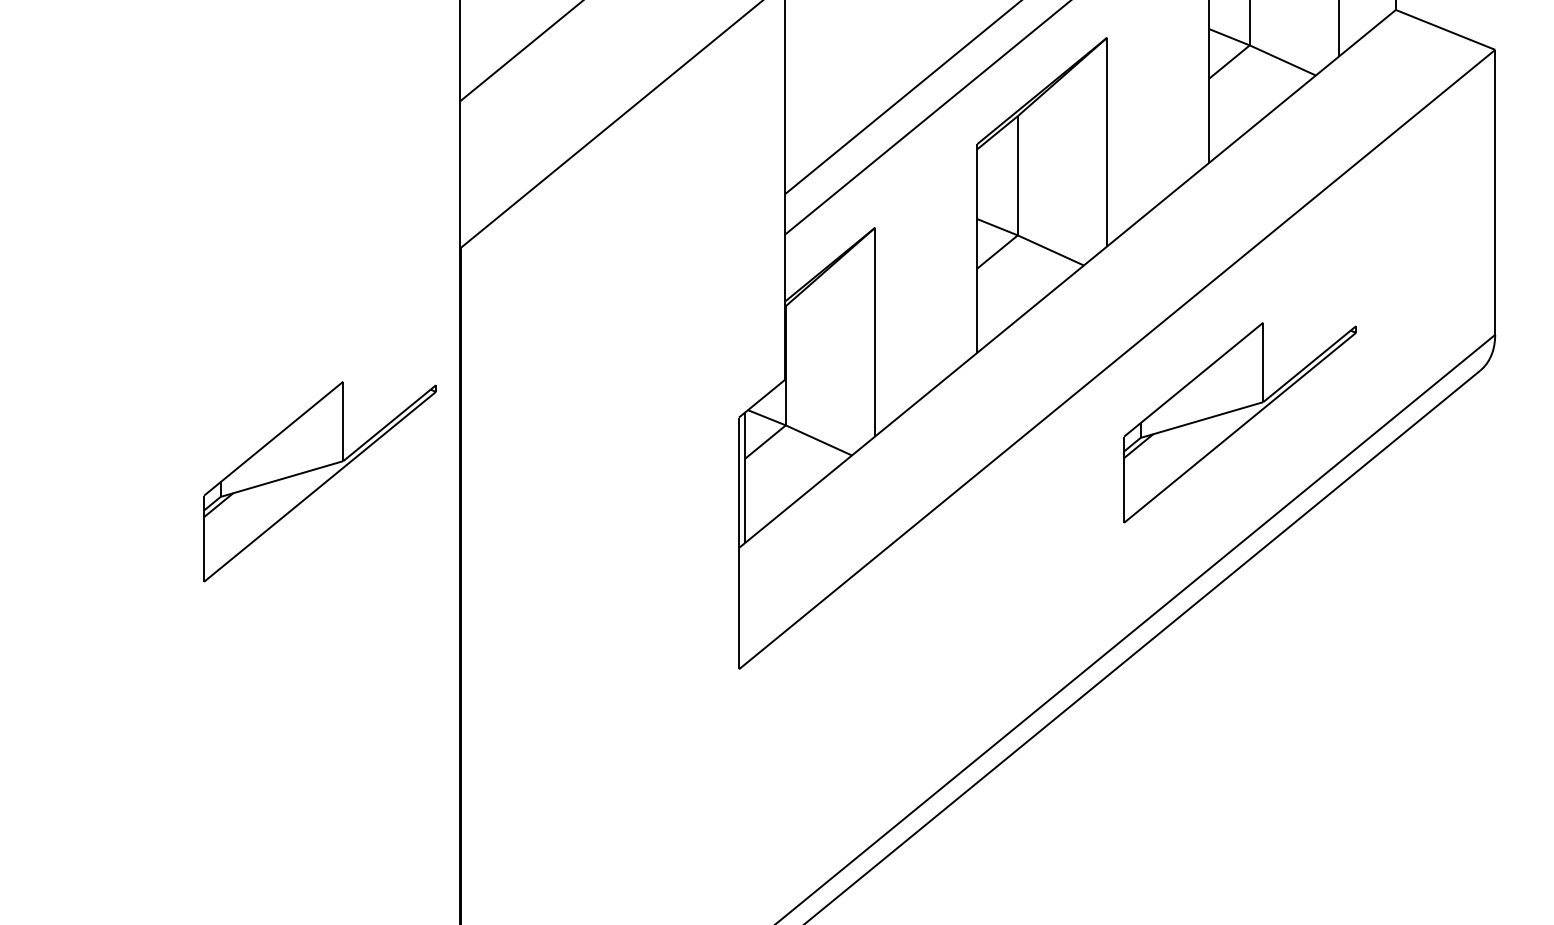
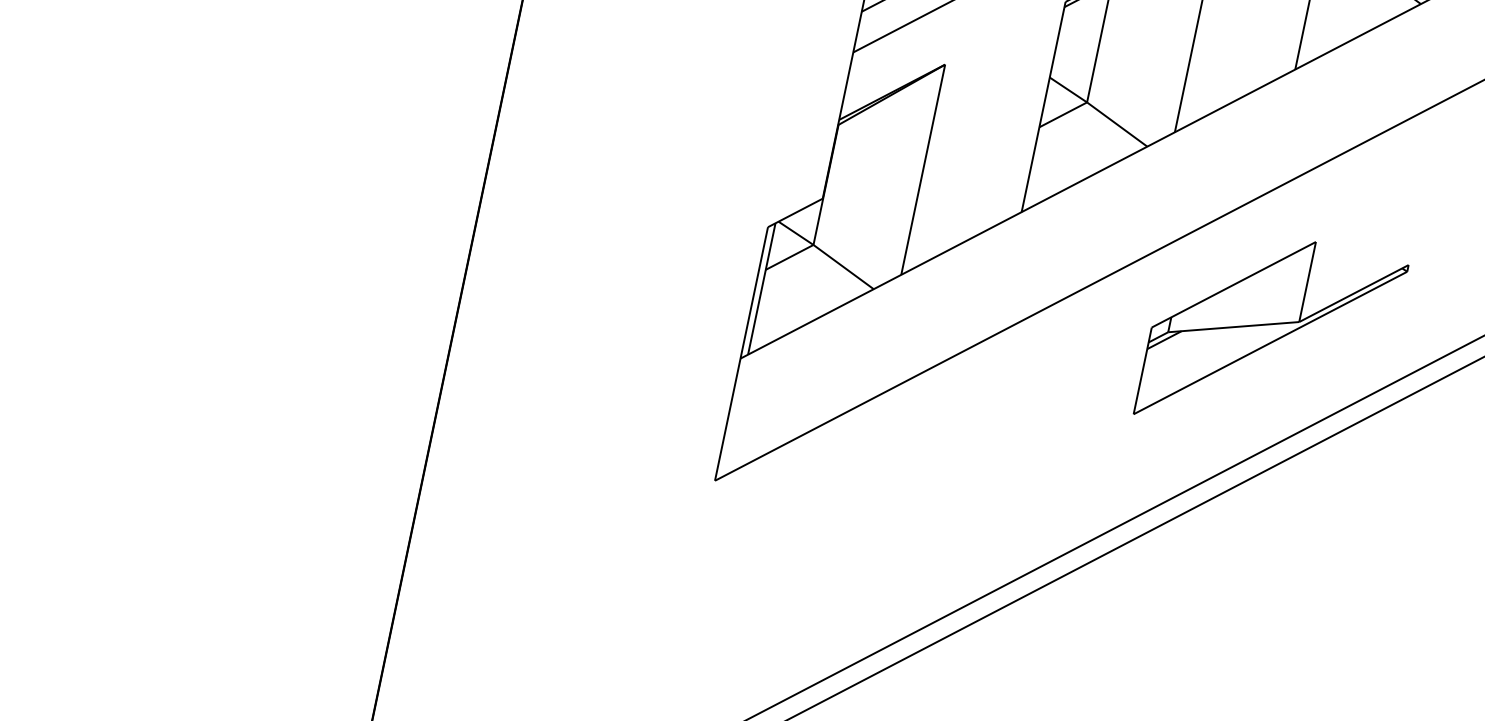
part: (319, 481) -> (331, 203), removed

